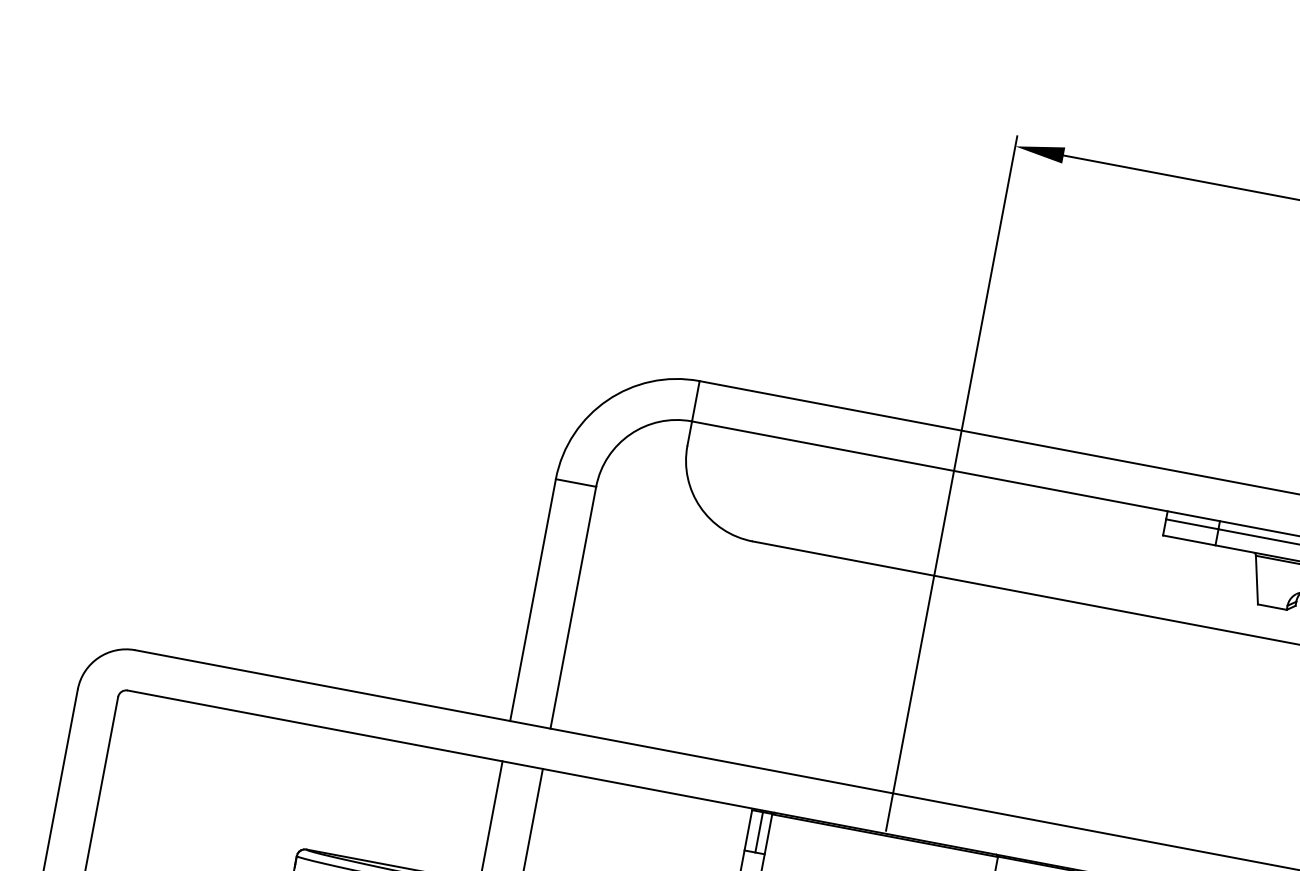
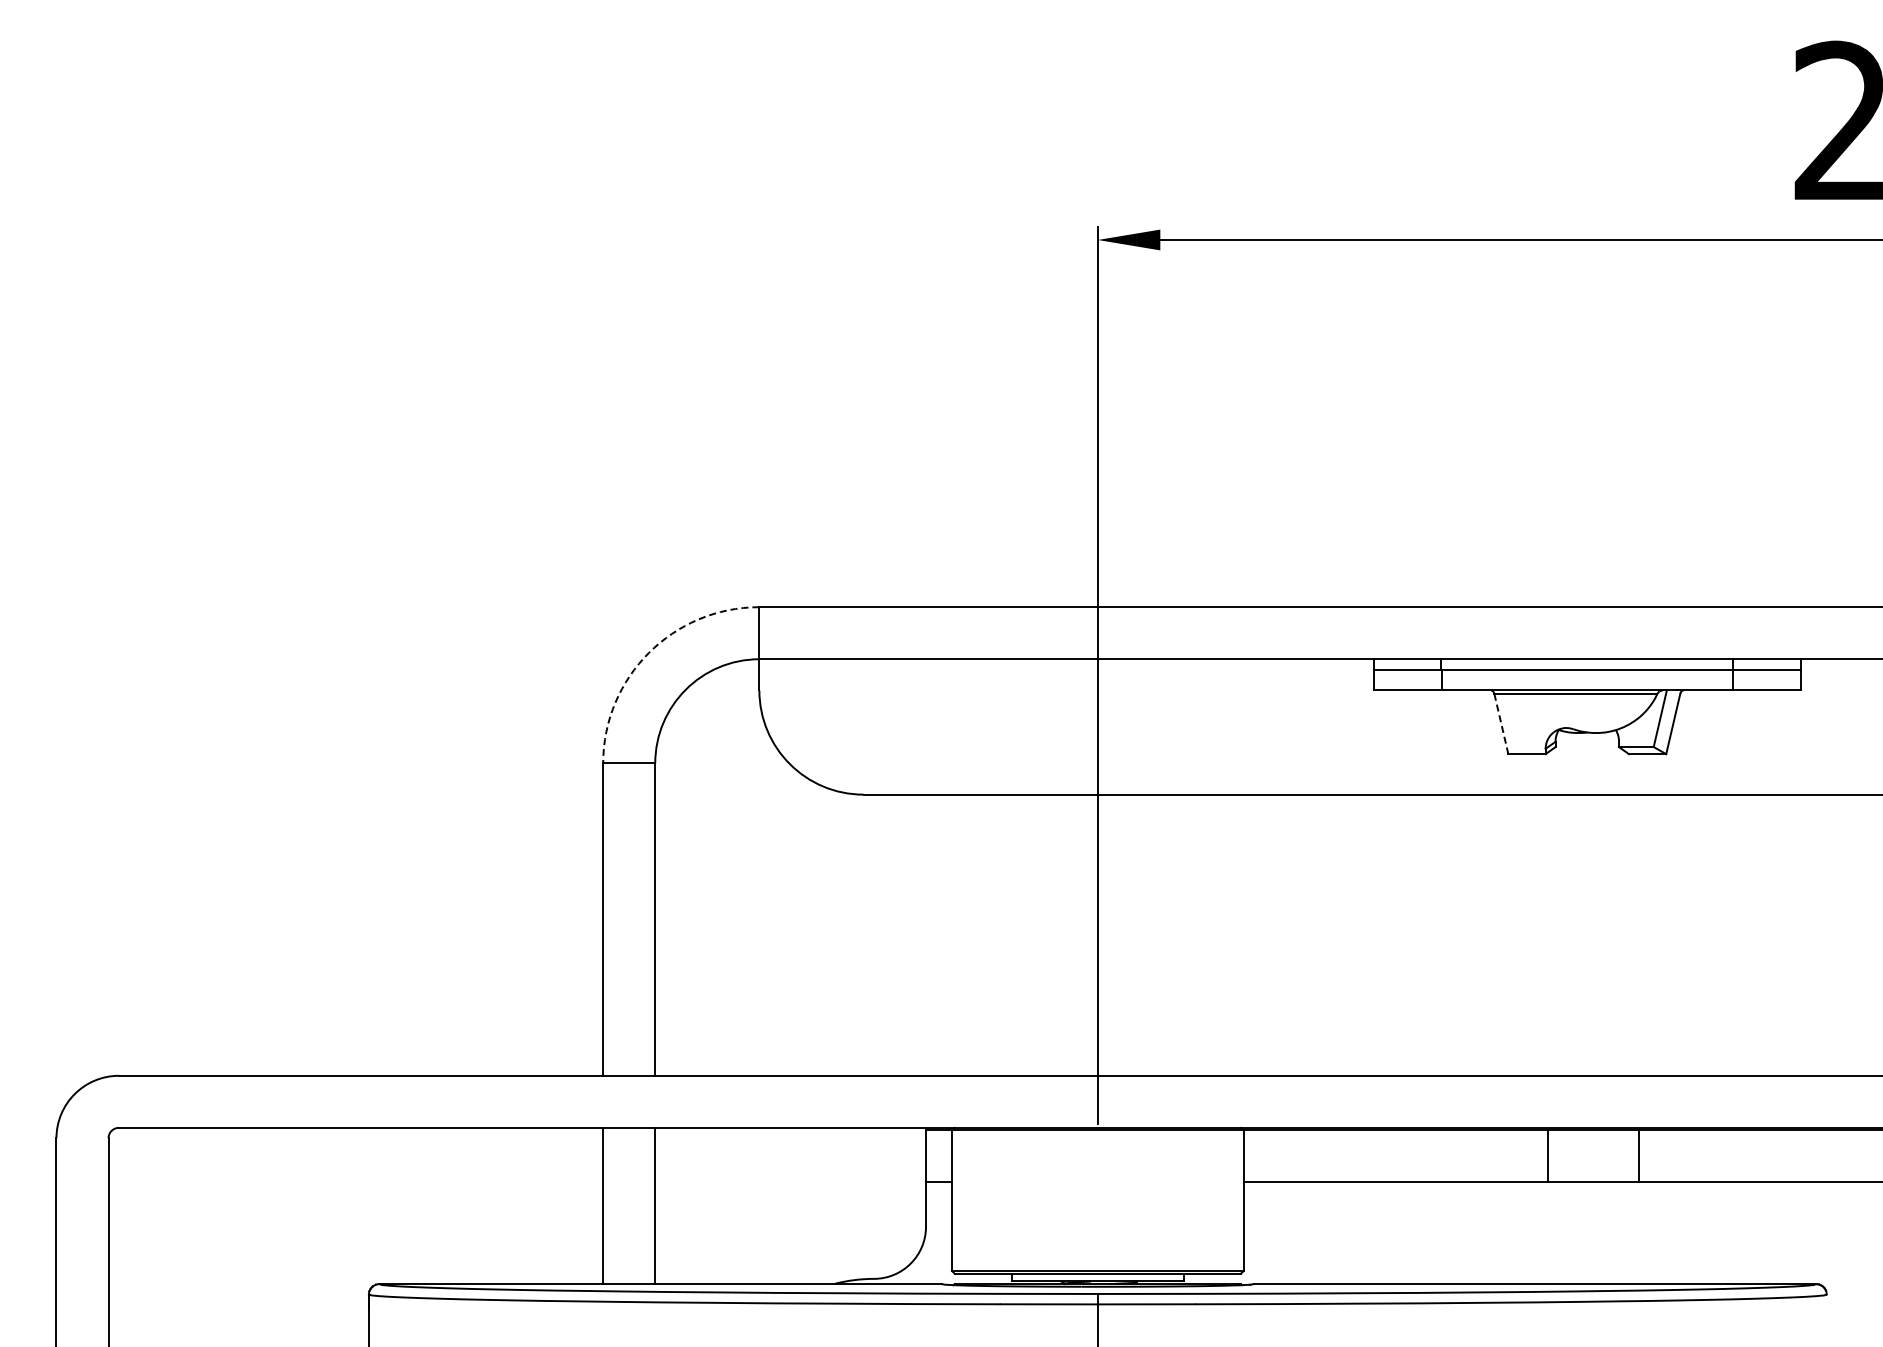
arc: (607, 399) -> (648, 652), solid -> dashed
line: (1256, 580) -> (1501, 724), solid -> dashed
line: (758, 831) -> (939, 1155), removed

